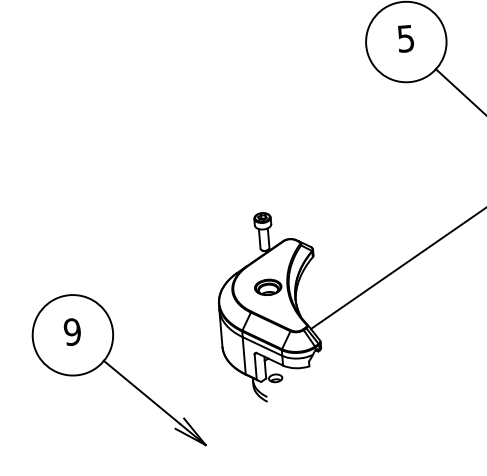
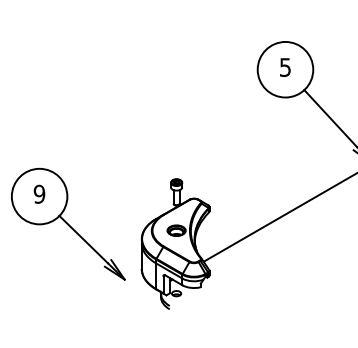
part: (117, 370) -> (68, 223), moved

